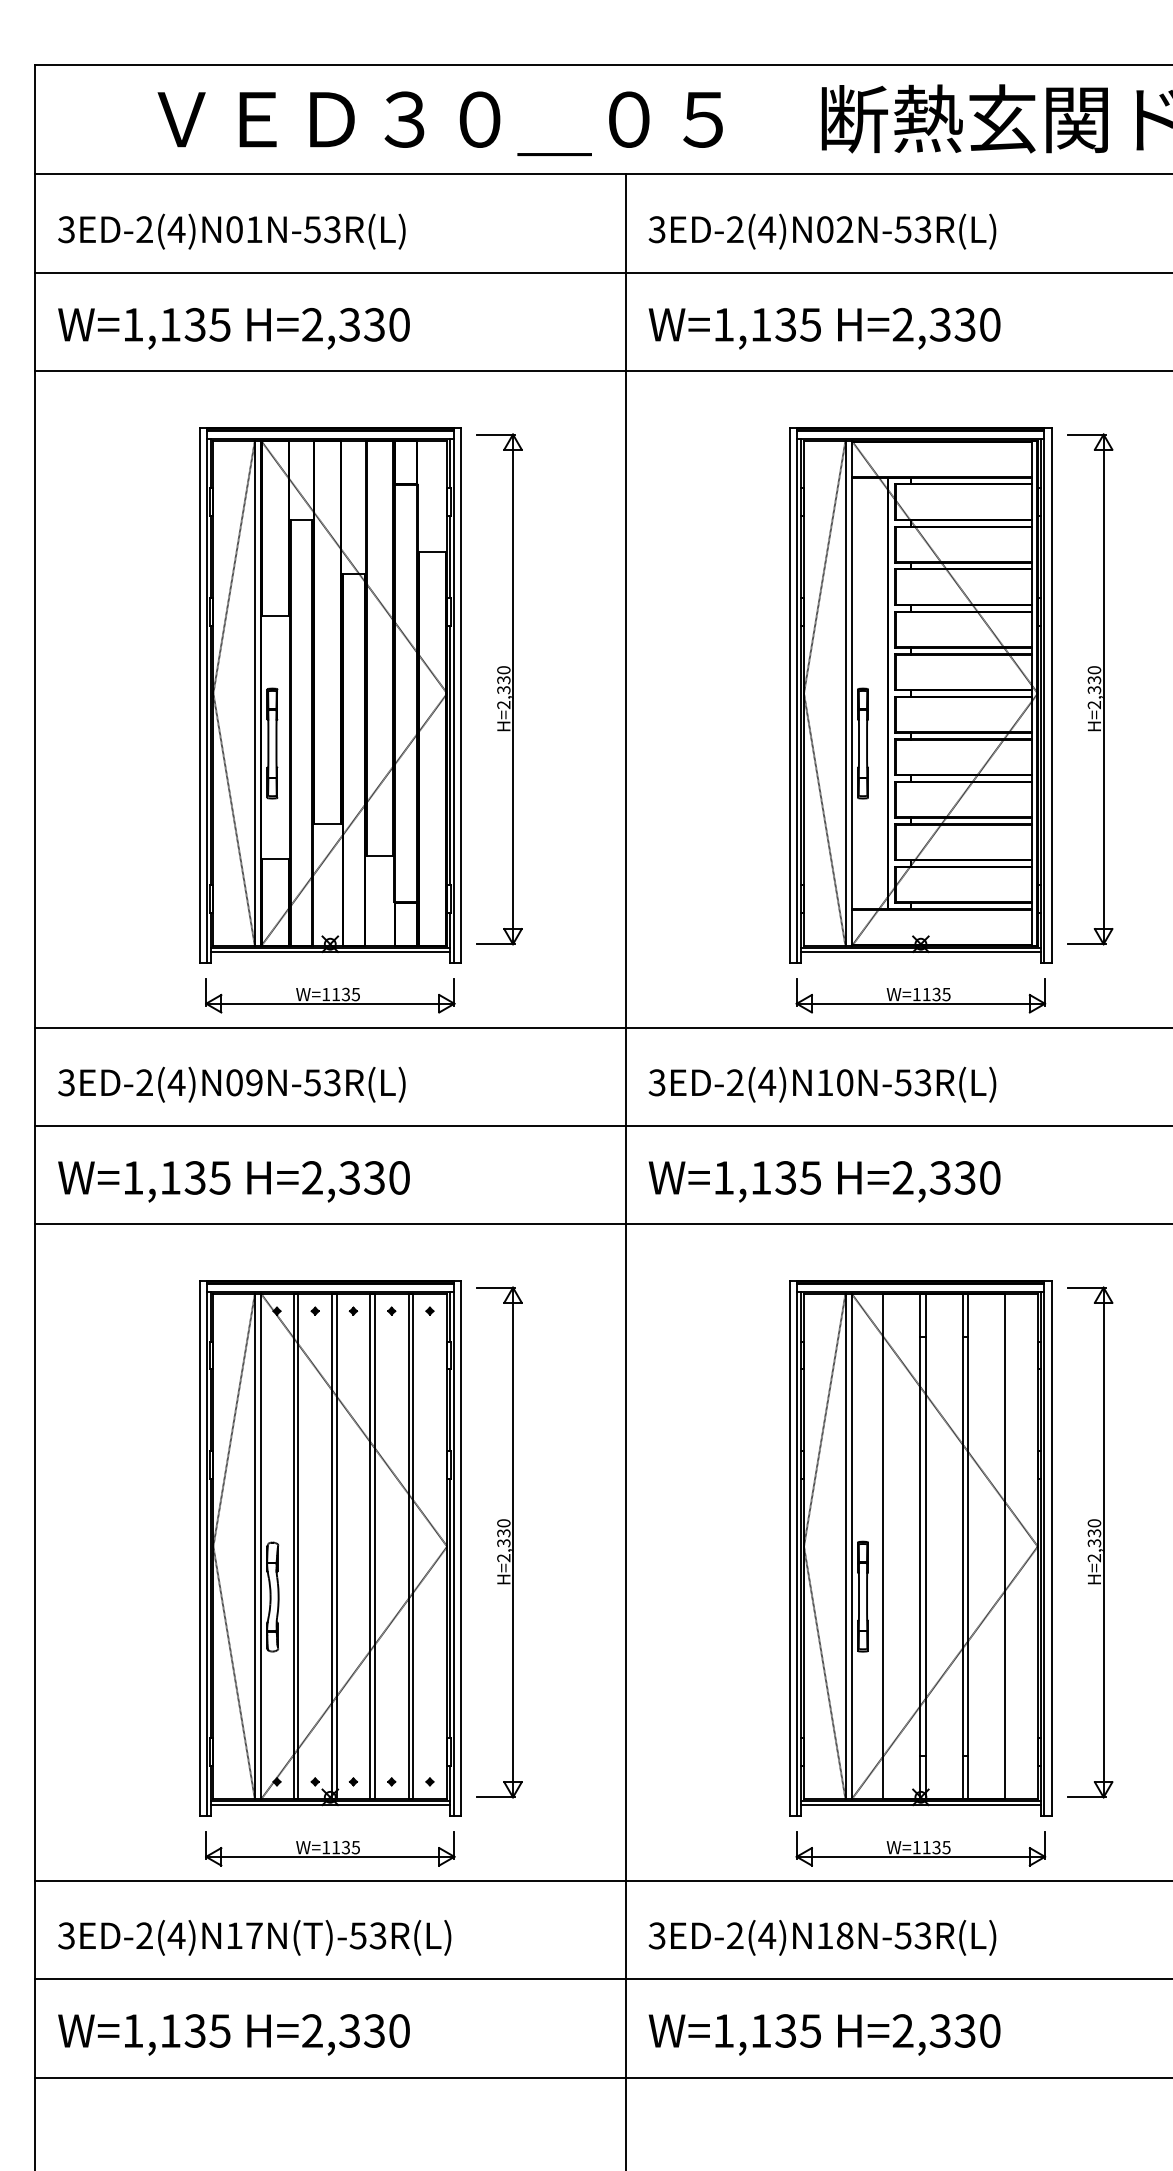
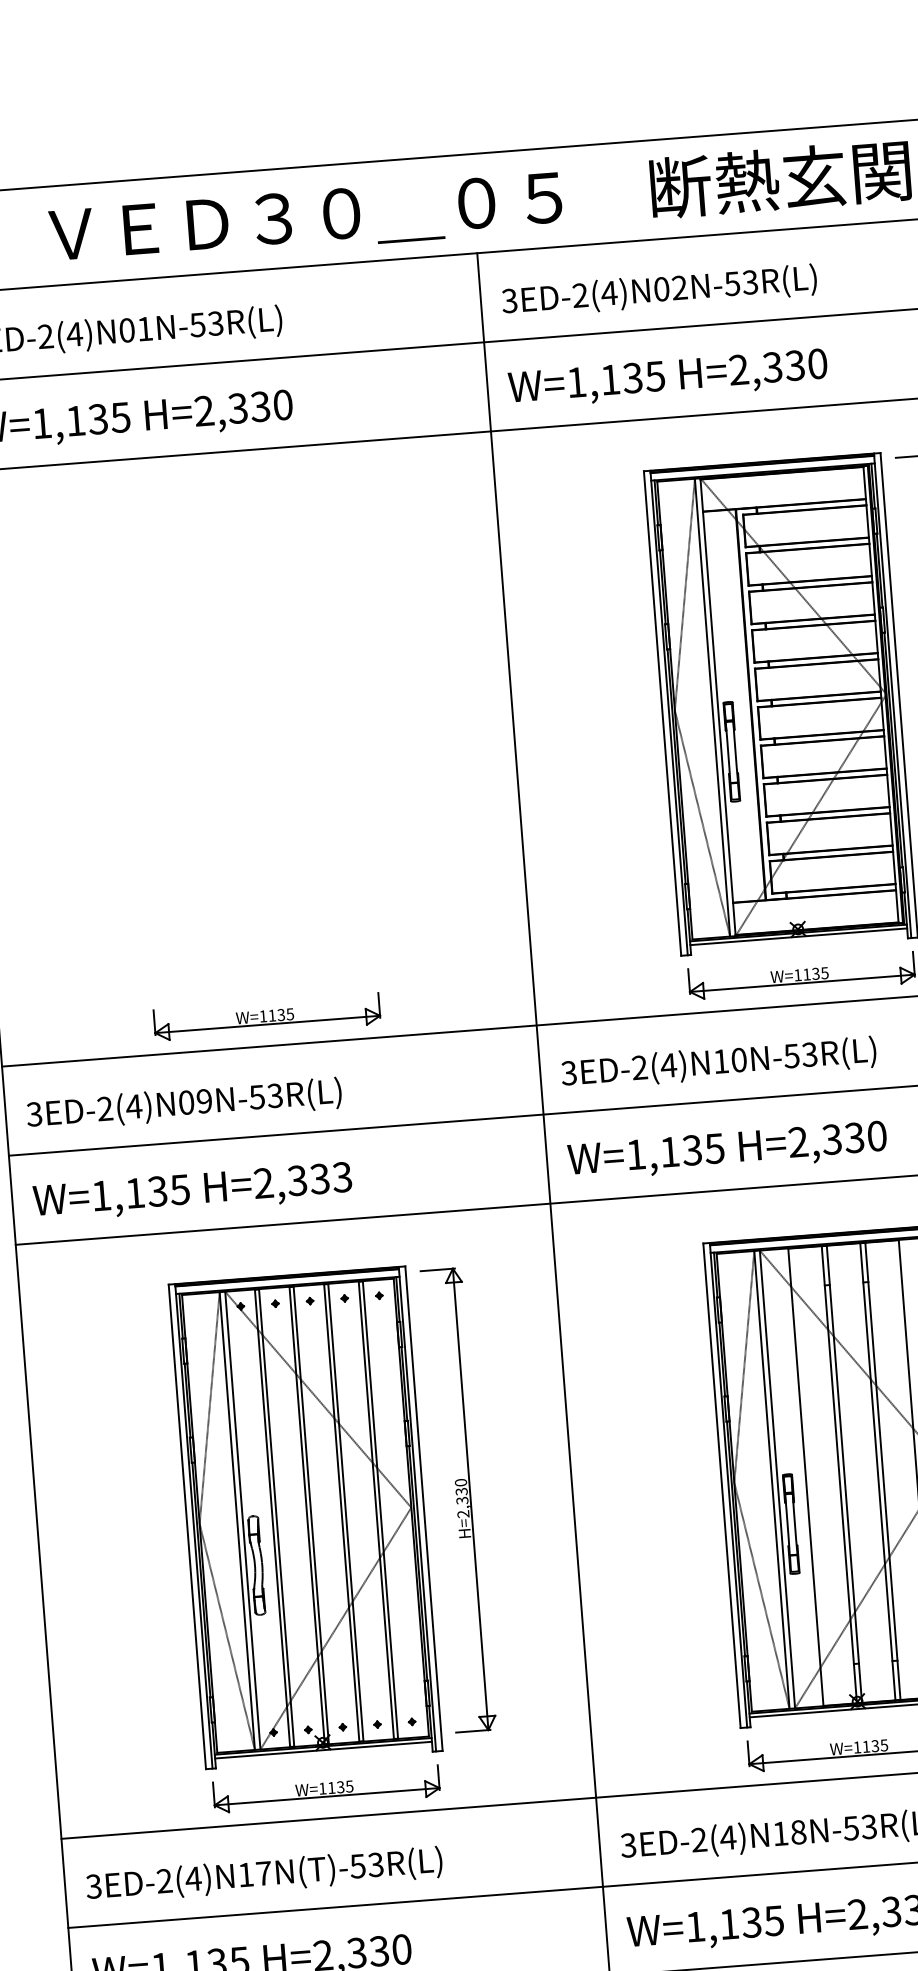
part: (499, 689) -> (398, 728), removed
part: (330, 695) -> (246, 745), removed
text: (398, 1177) -> (341, 1176), H=2,330 -> H=2,333

